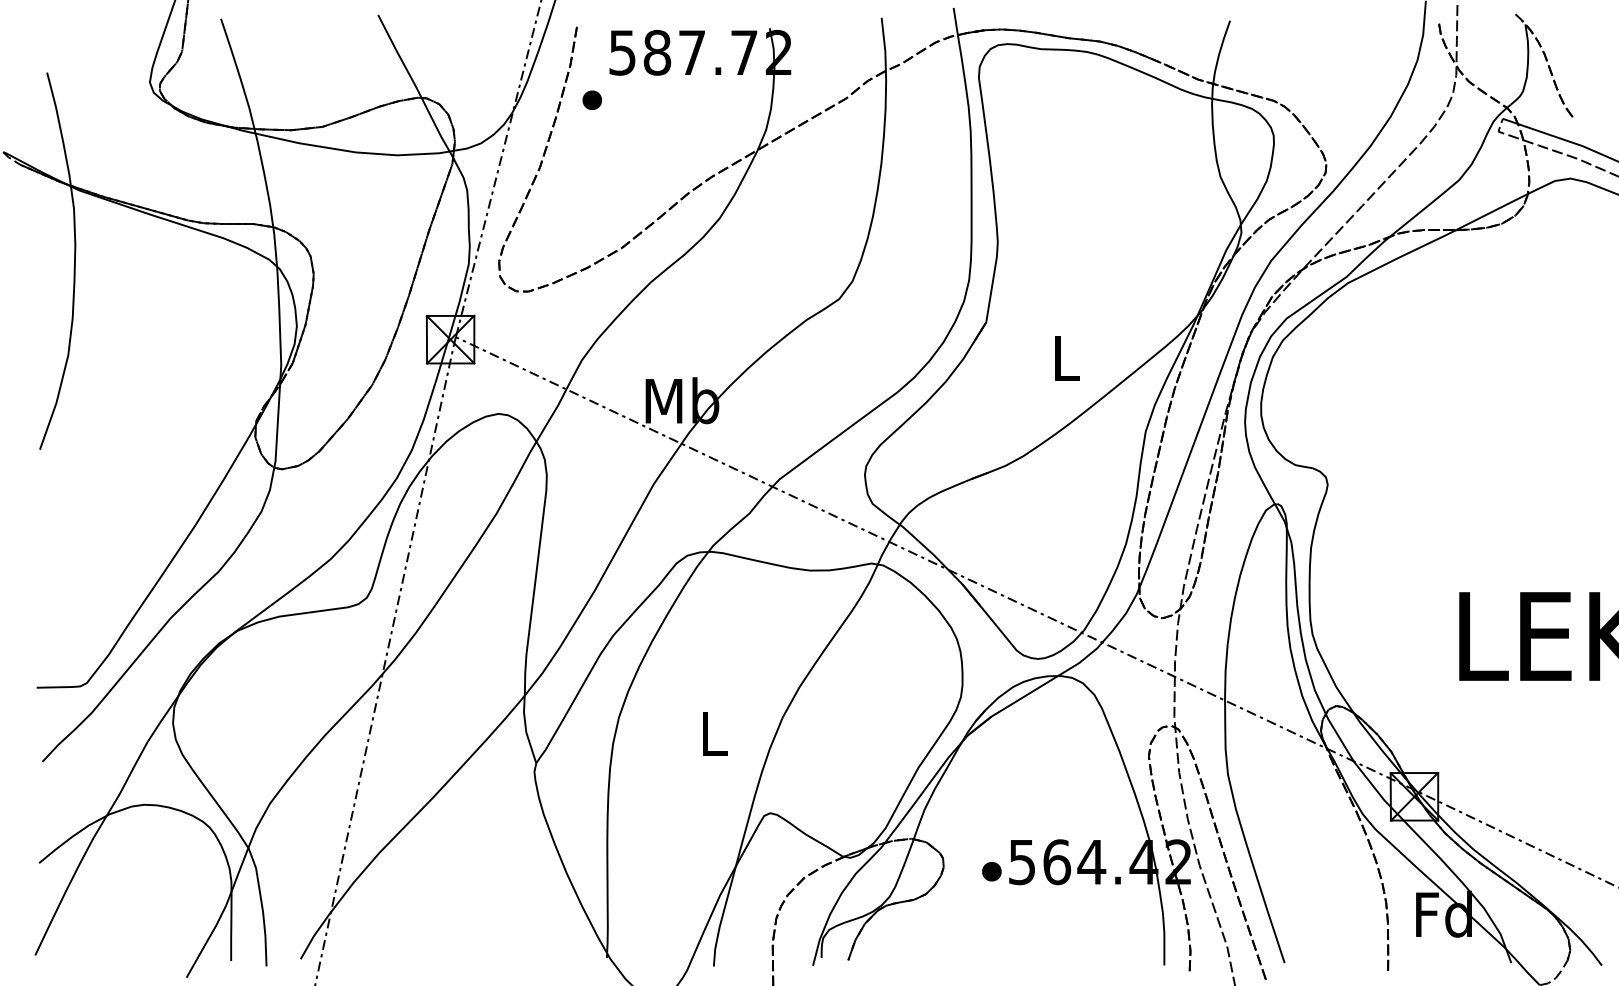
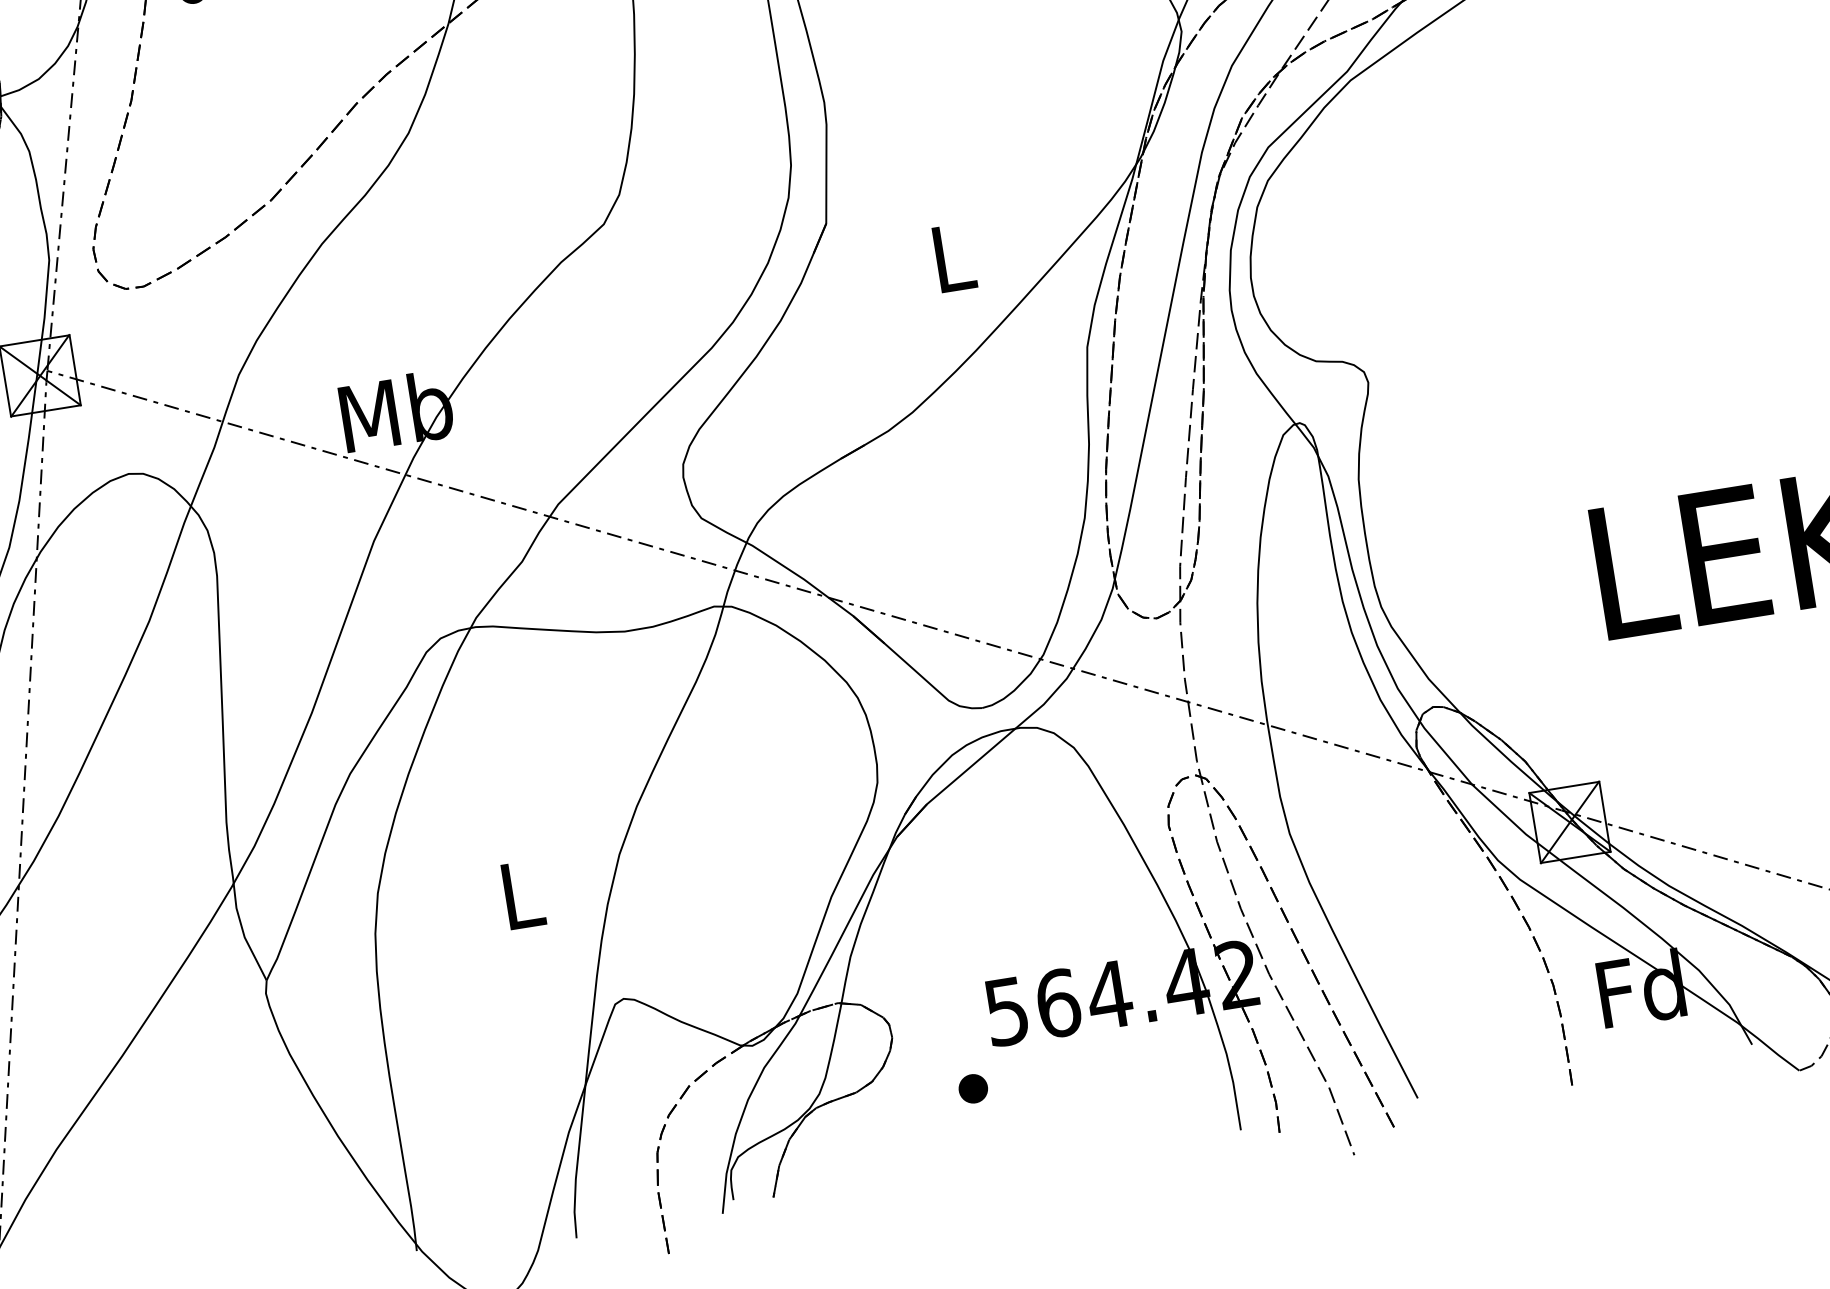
part: (991, 871) -> (972, 1088), moved

